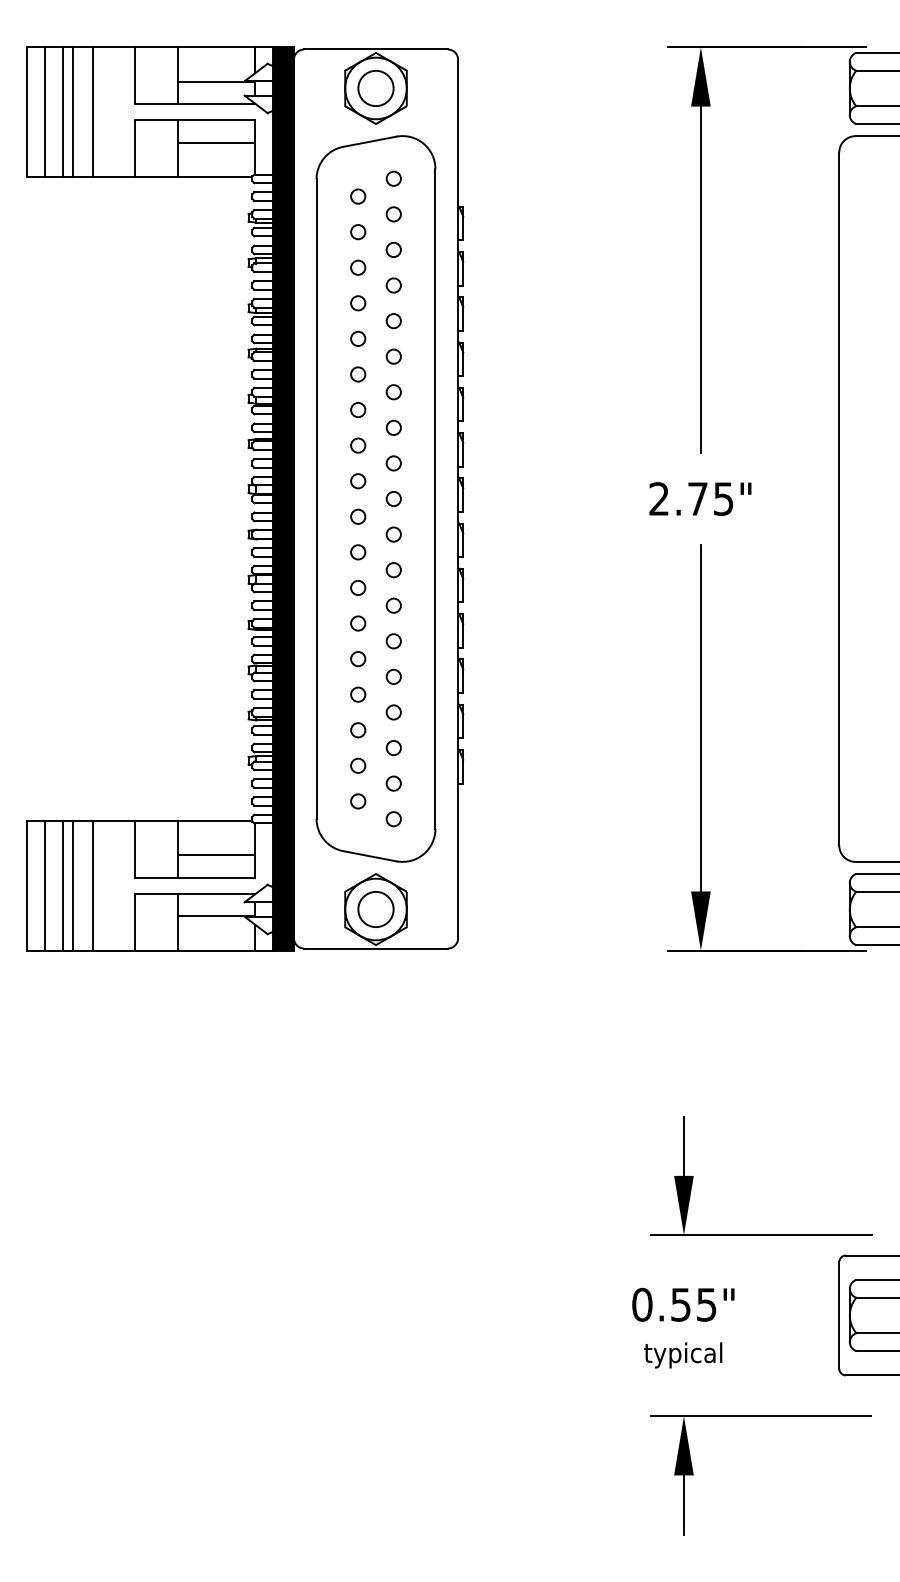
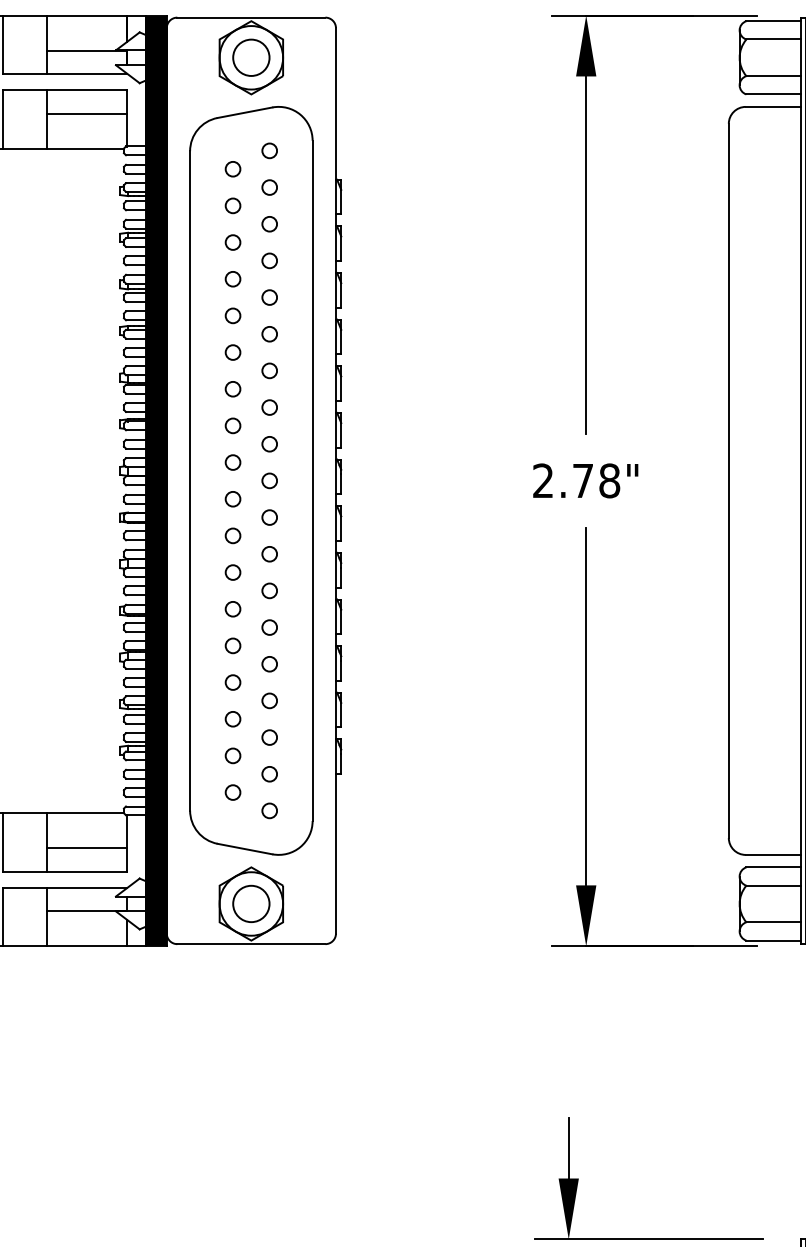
text: (723, 498) -> (609, 480), 2.75" -> 2.78"

